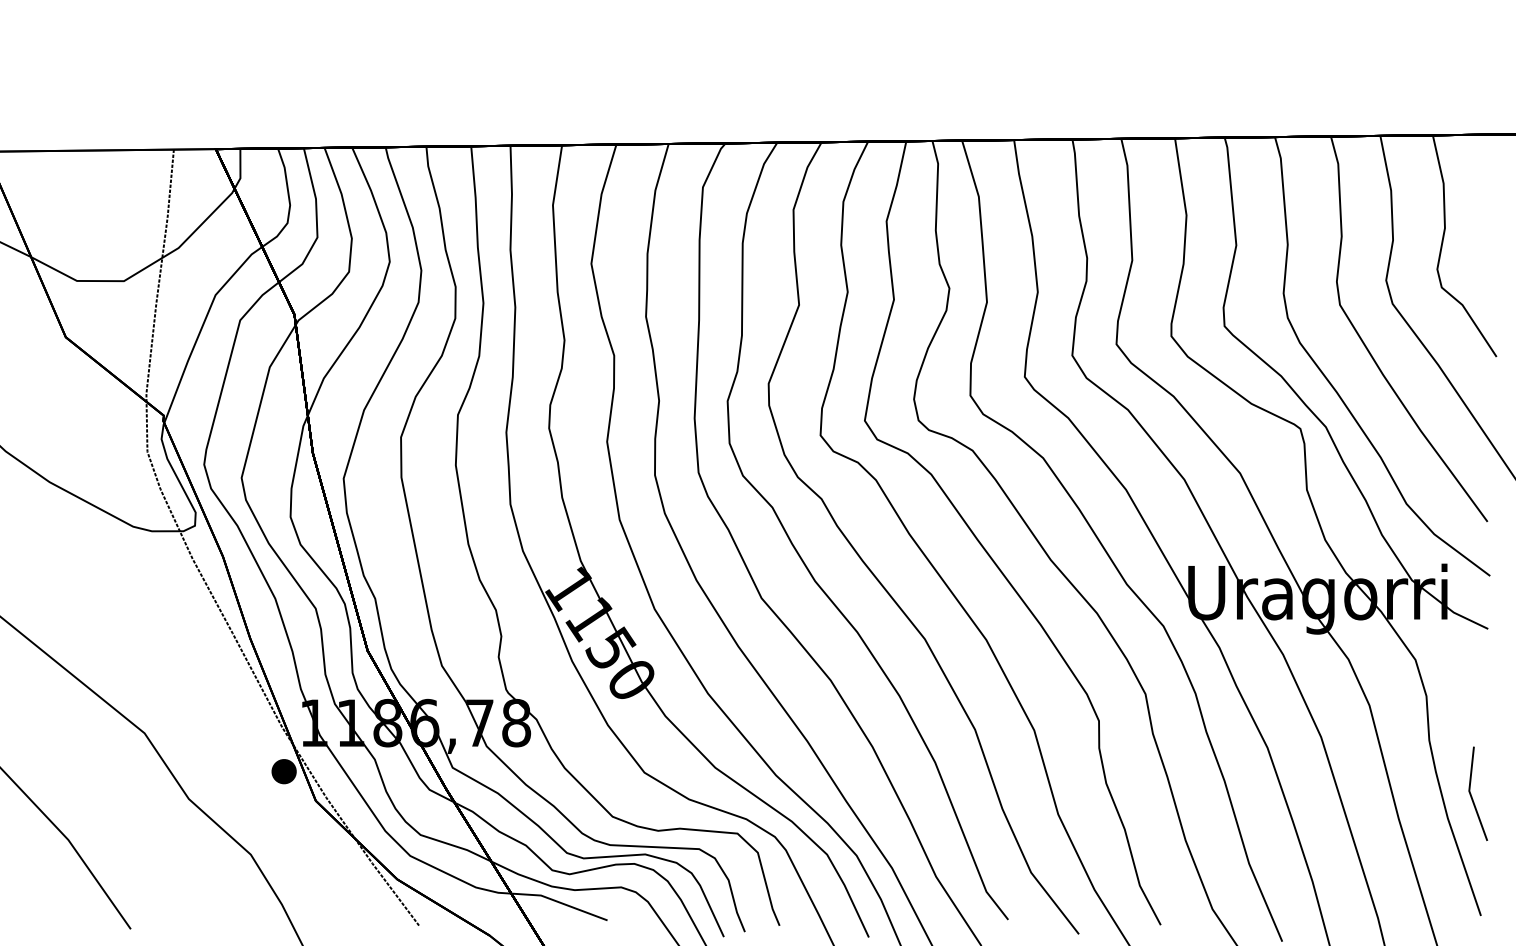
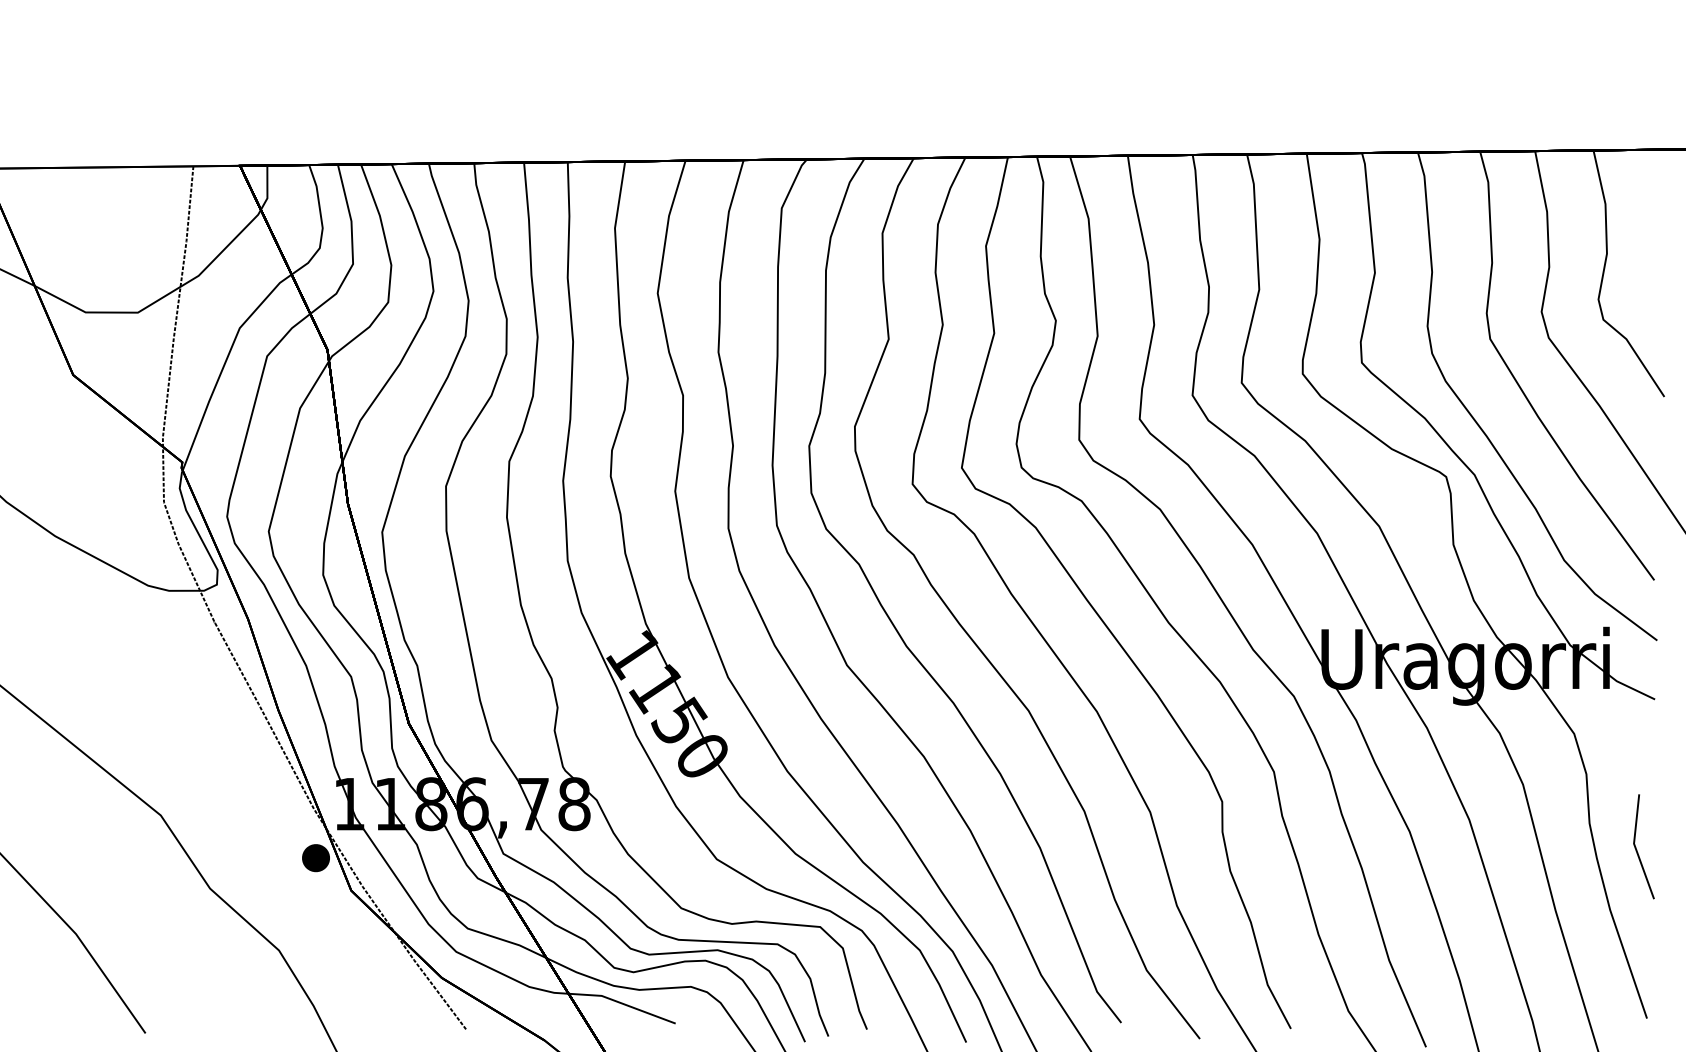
line: (1472, 796) -> (1637, 849), moved

